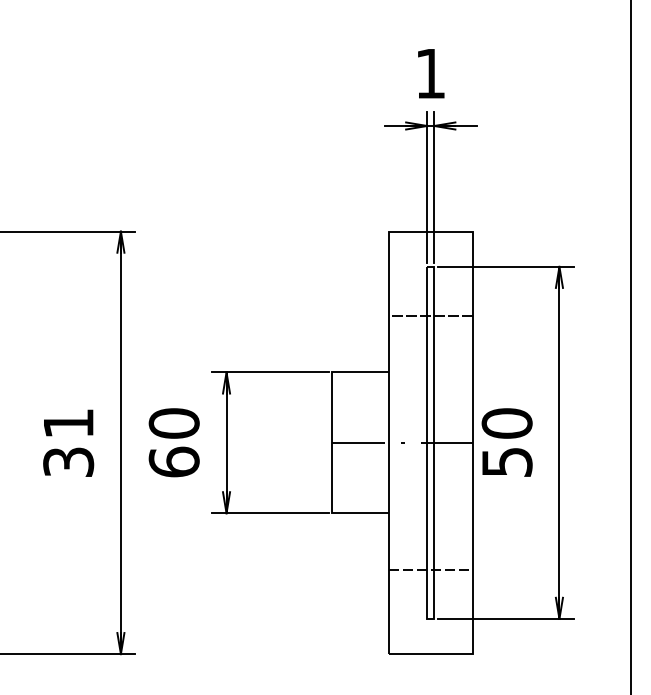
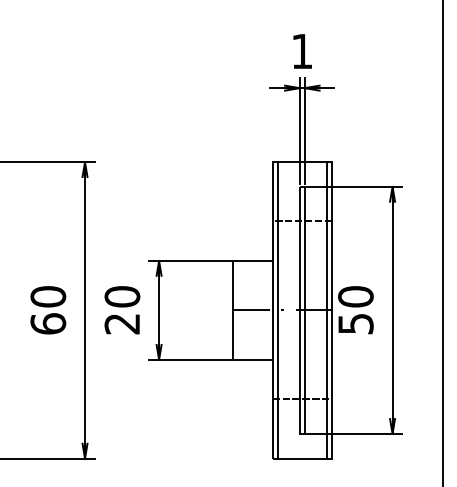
text: (68, 442) -> (48, 310), 31 -> 60
line: (395, 442) -> (277, 310), added
line: (465, 442) -> (326, 310), added
text: (173, 461) -> (121, 323), 60 -> 20

